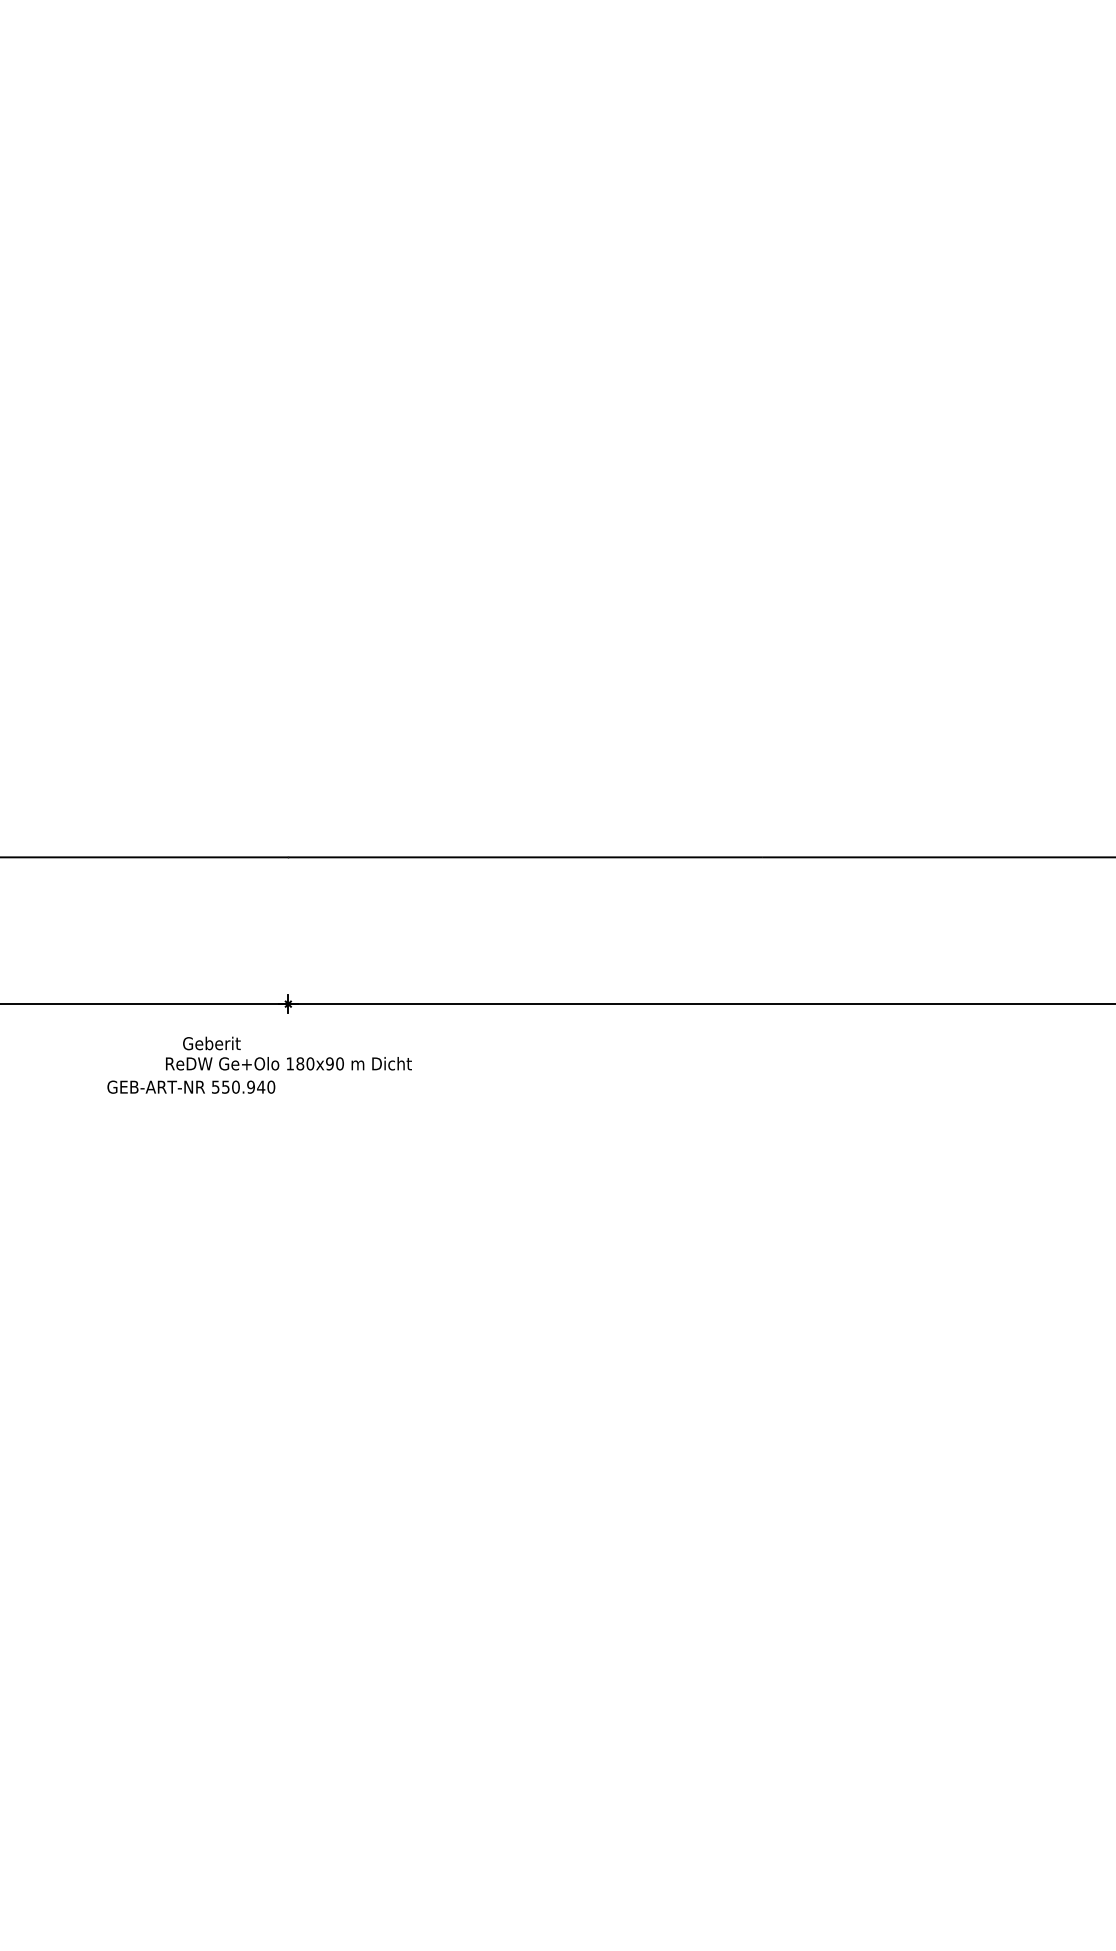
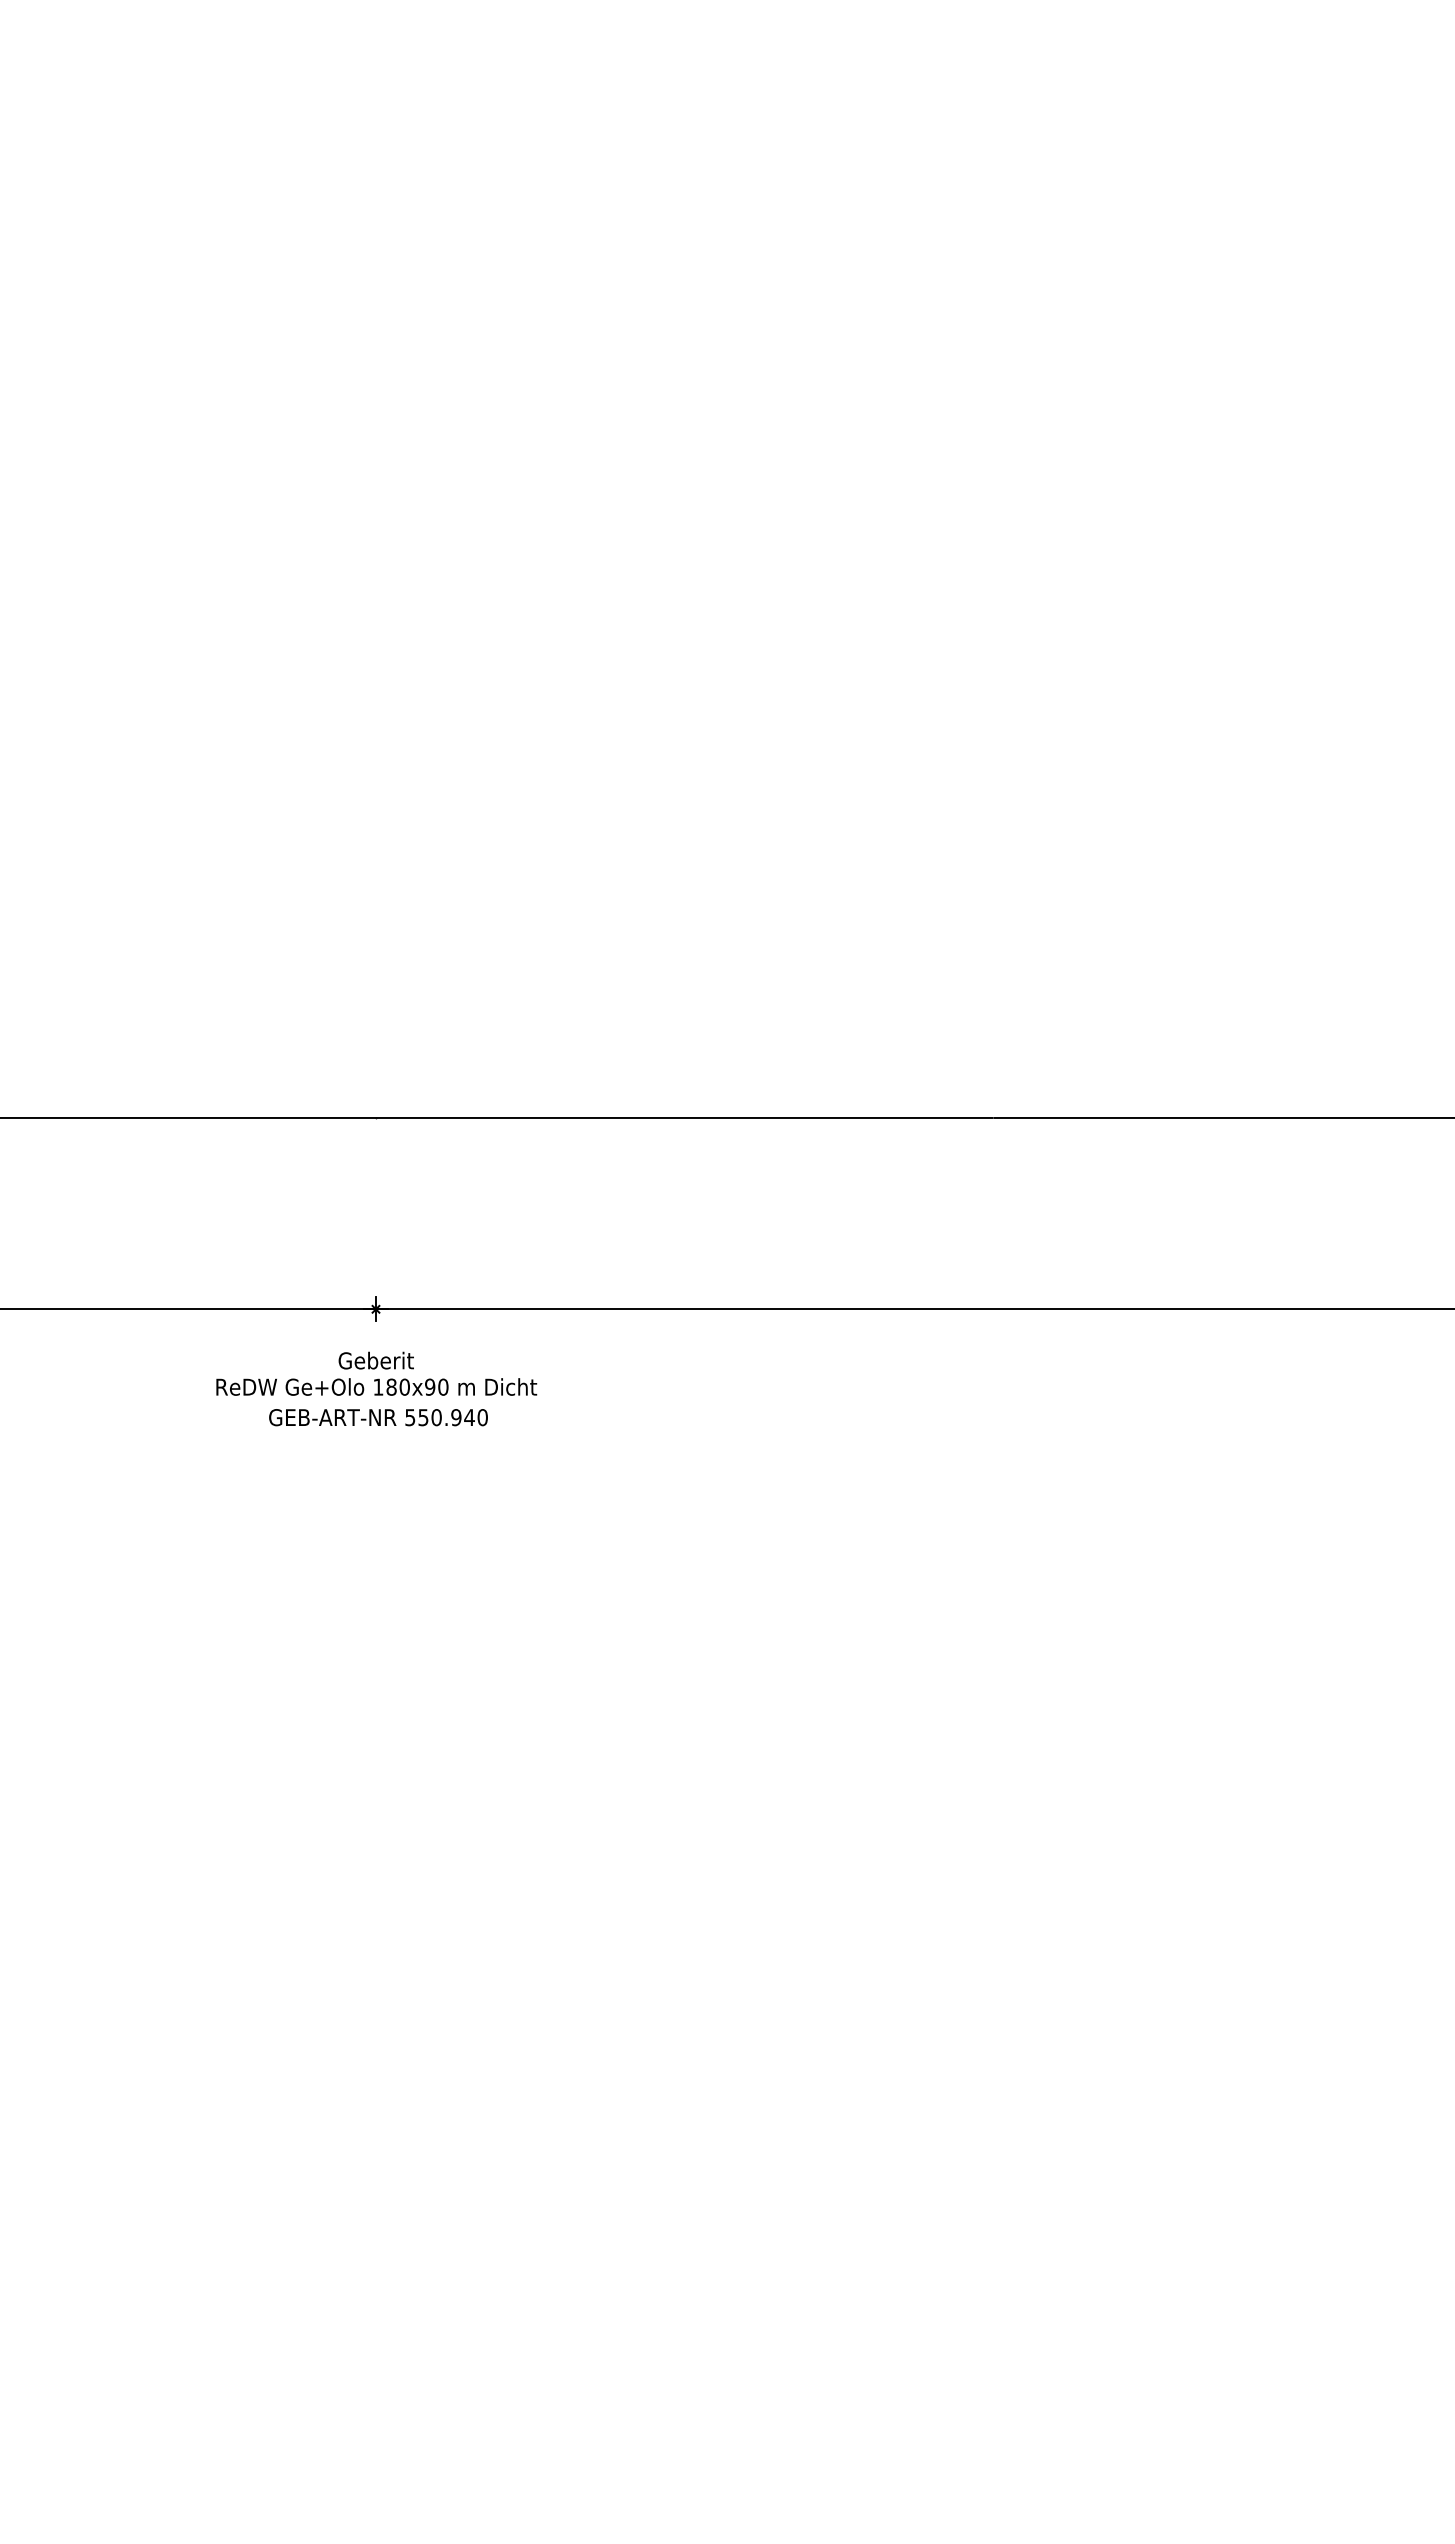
text: (211, 1043) -> (375, 1360), moved
text: (191, 1087) -> (378, 1417), moved

